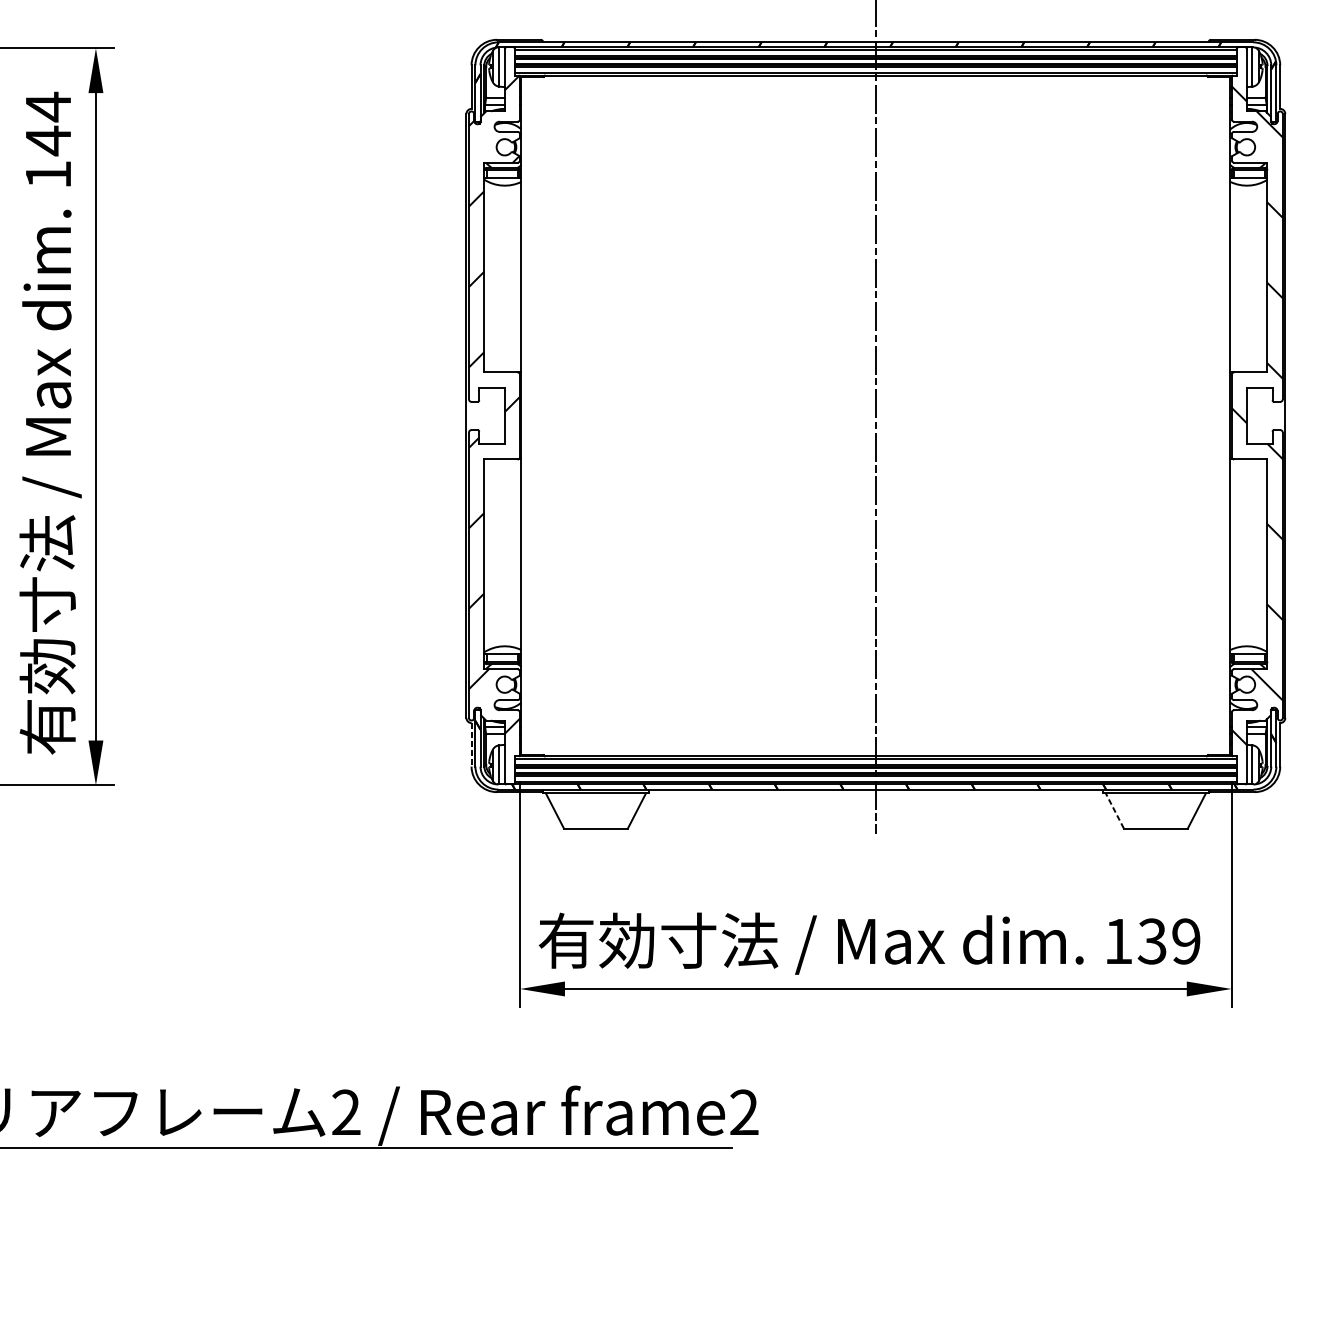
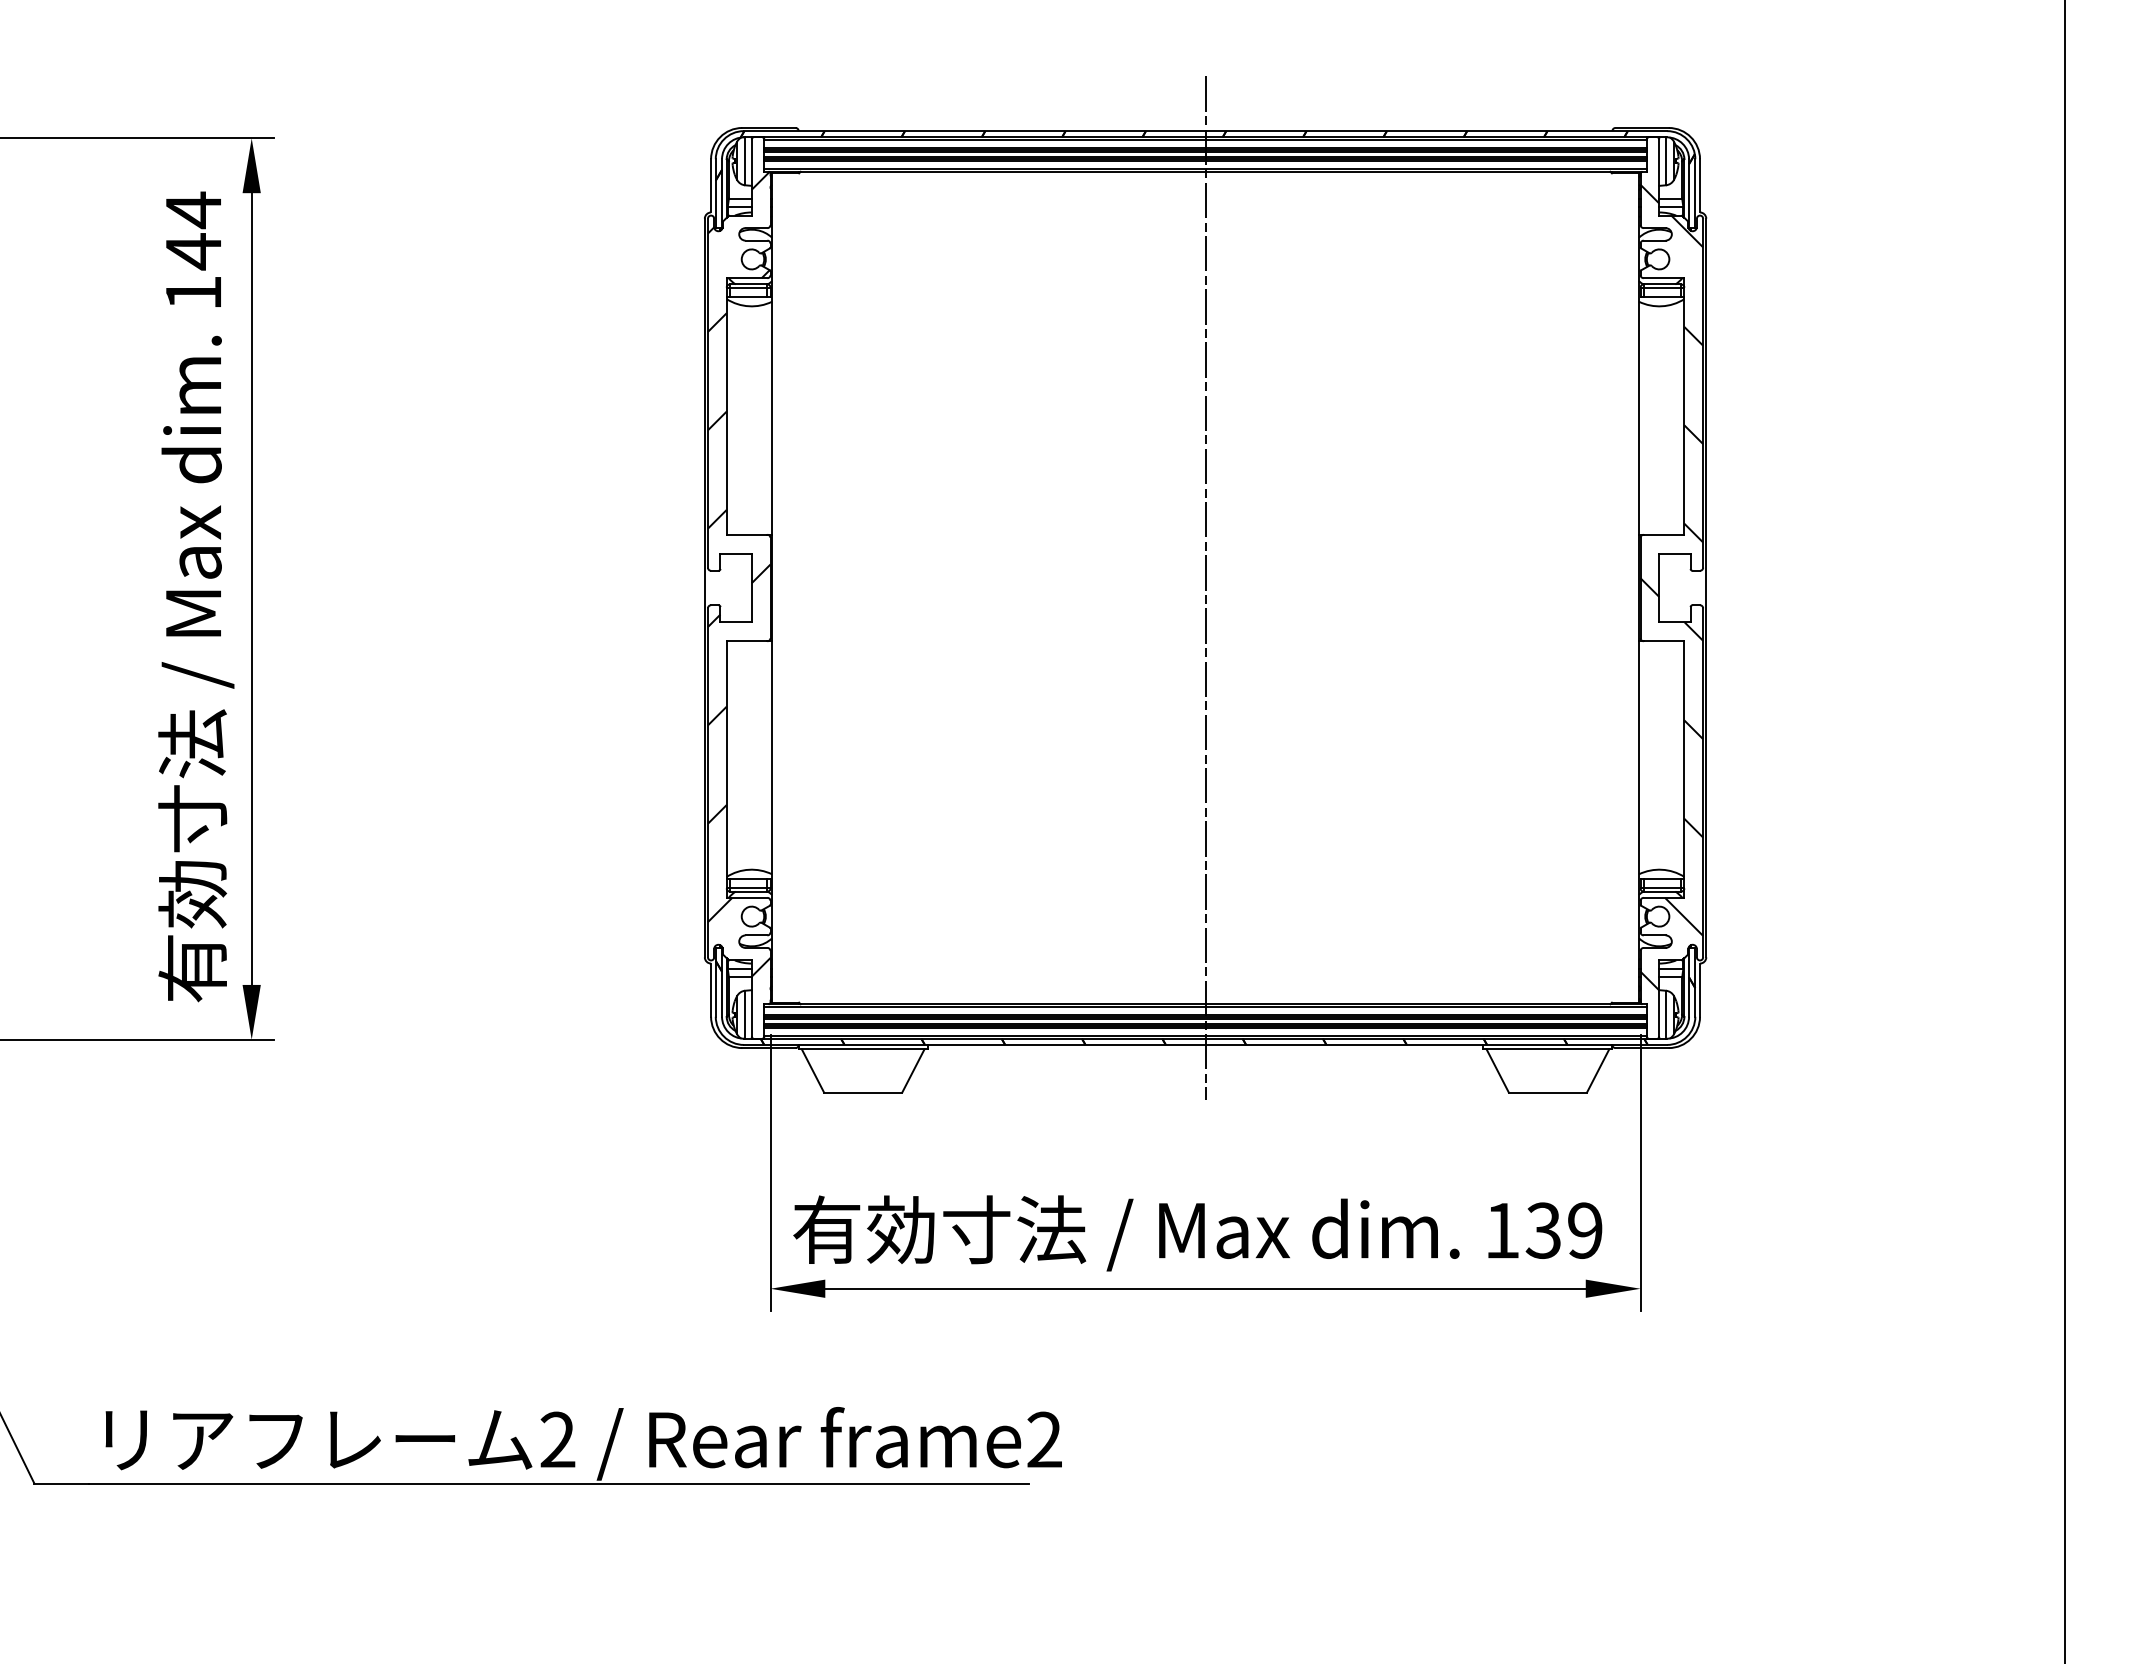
line: (471, 745) -> (711, 990), dashed -> solid
line: (1114, 810) -> (1497, 1070), dashed -> solid

